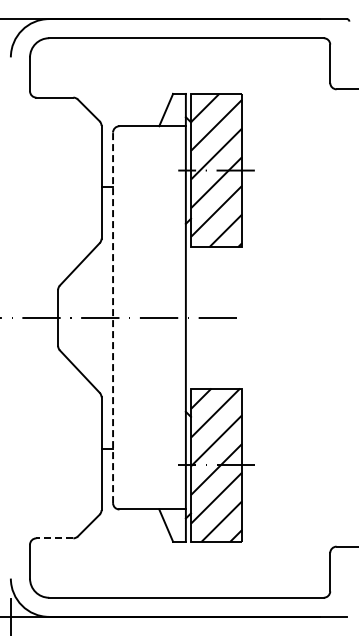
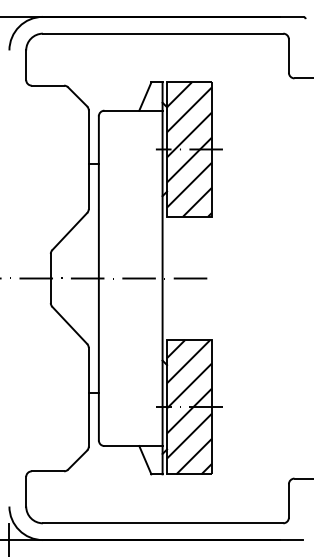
line: (113, 317) -> (99, 278), dashed -> solid
line: (54, 538) -> (47, 471), dashed -> solid

